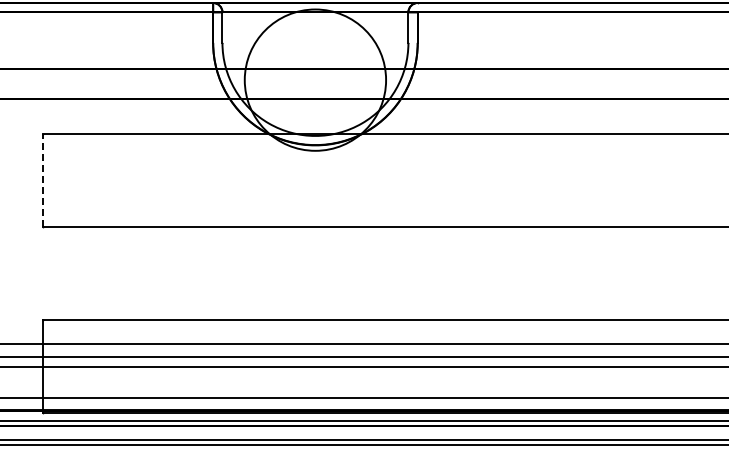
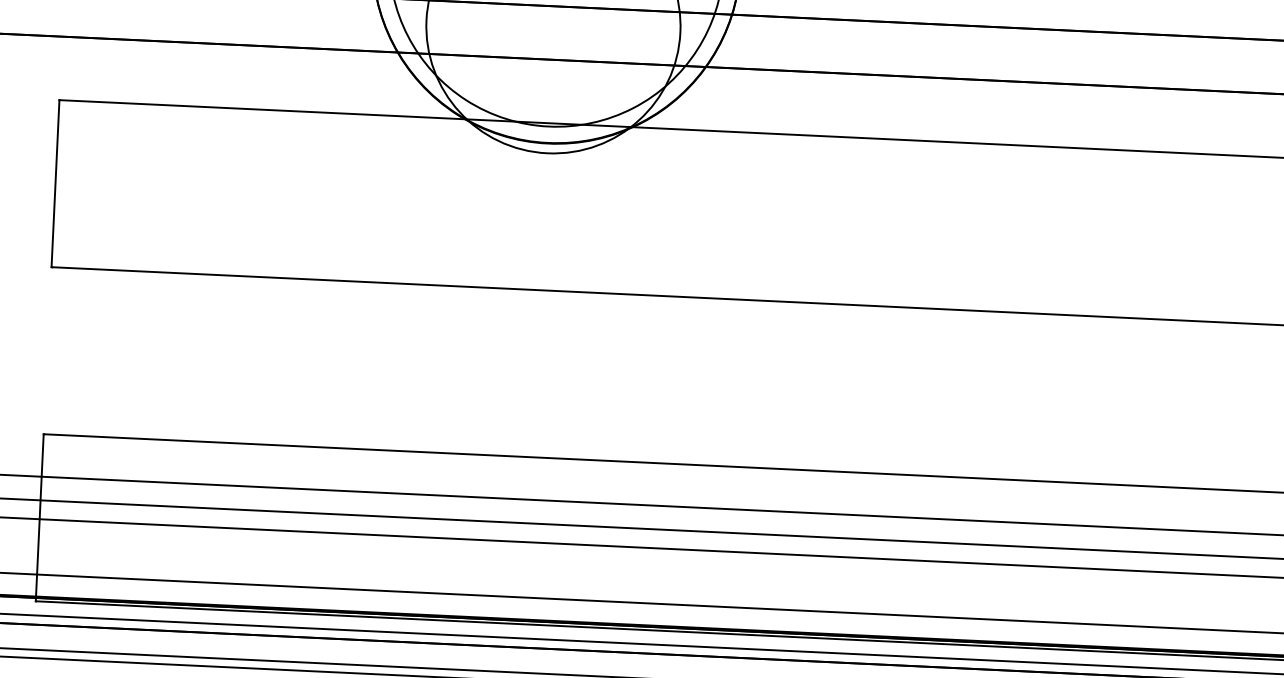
line: (43, 180) -> (56, 183), dashed -> solid

